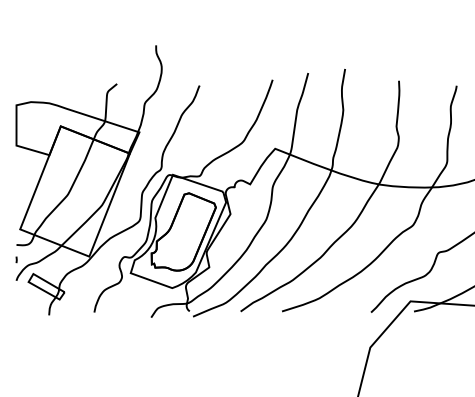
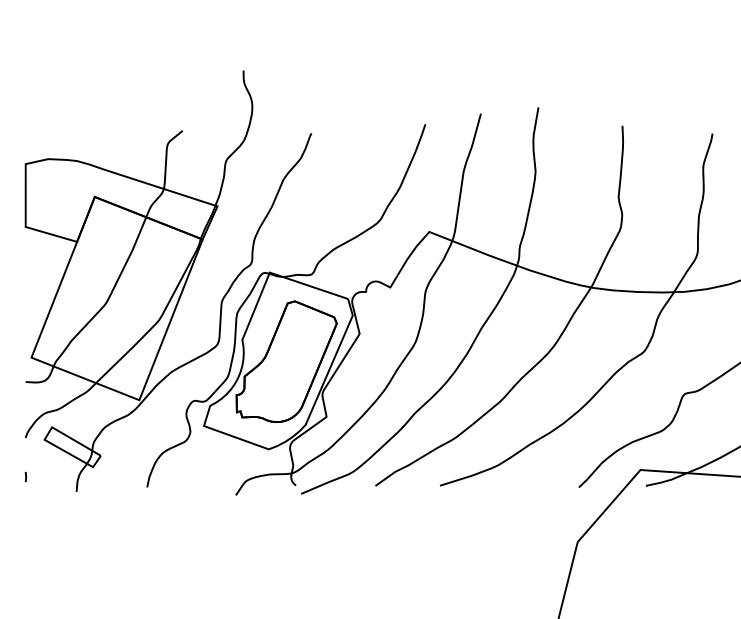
line: (16, 259) -> (25, 476), moved

